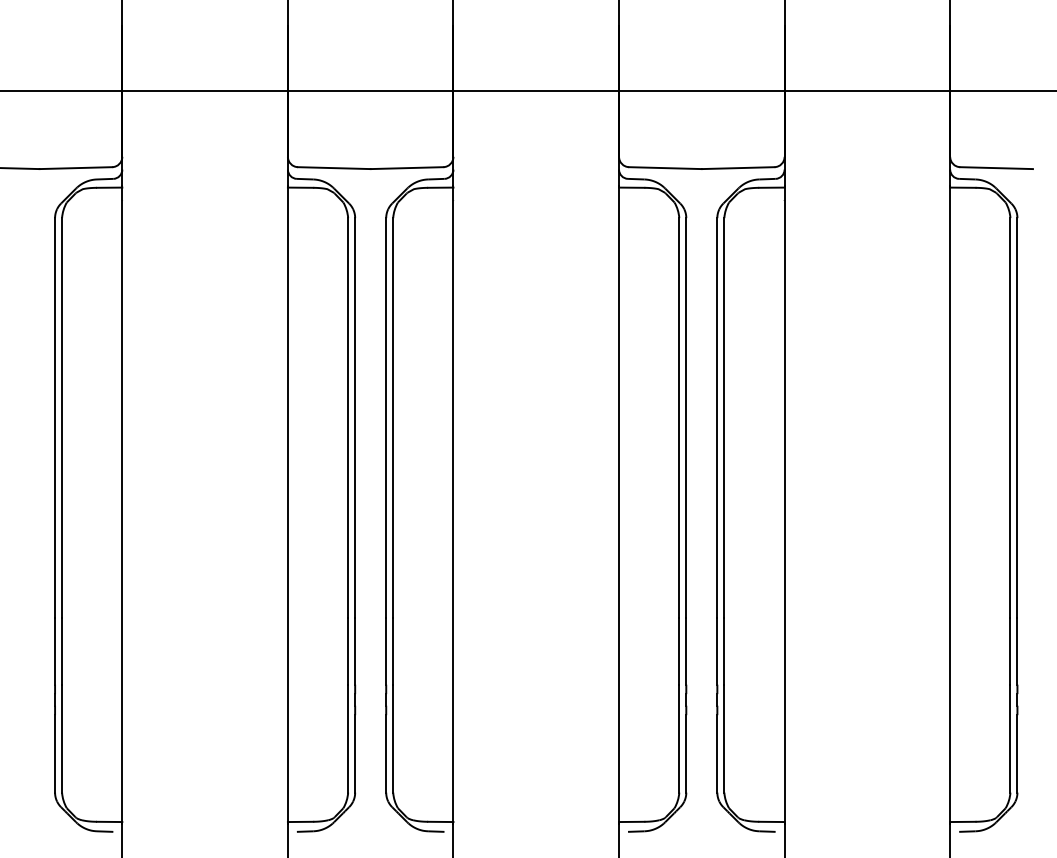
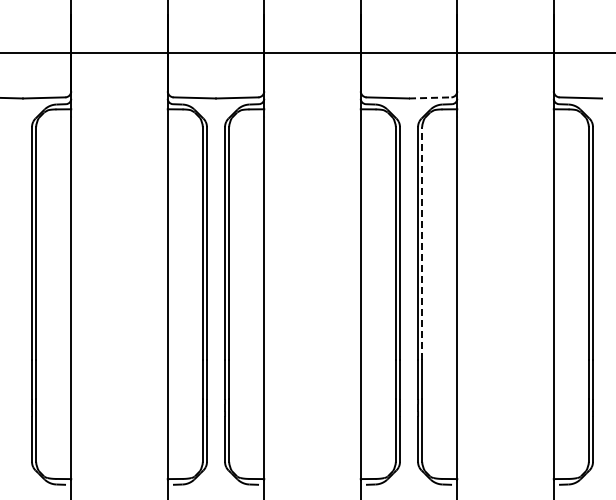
line: (738, 167) -> (430, 97), solid -> dashed
line: (724, 417) -> (422, 243), solid -> dashed

